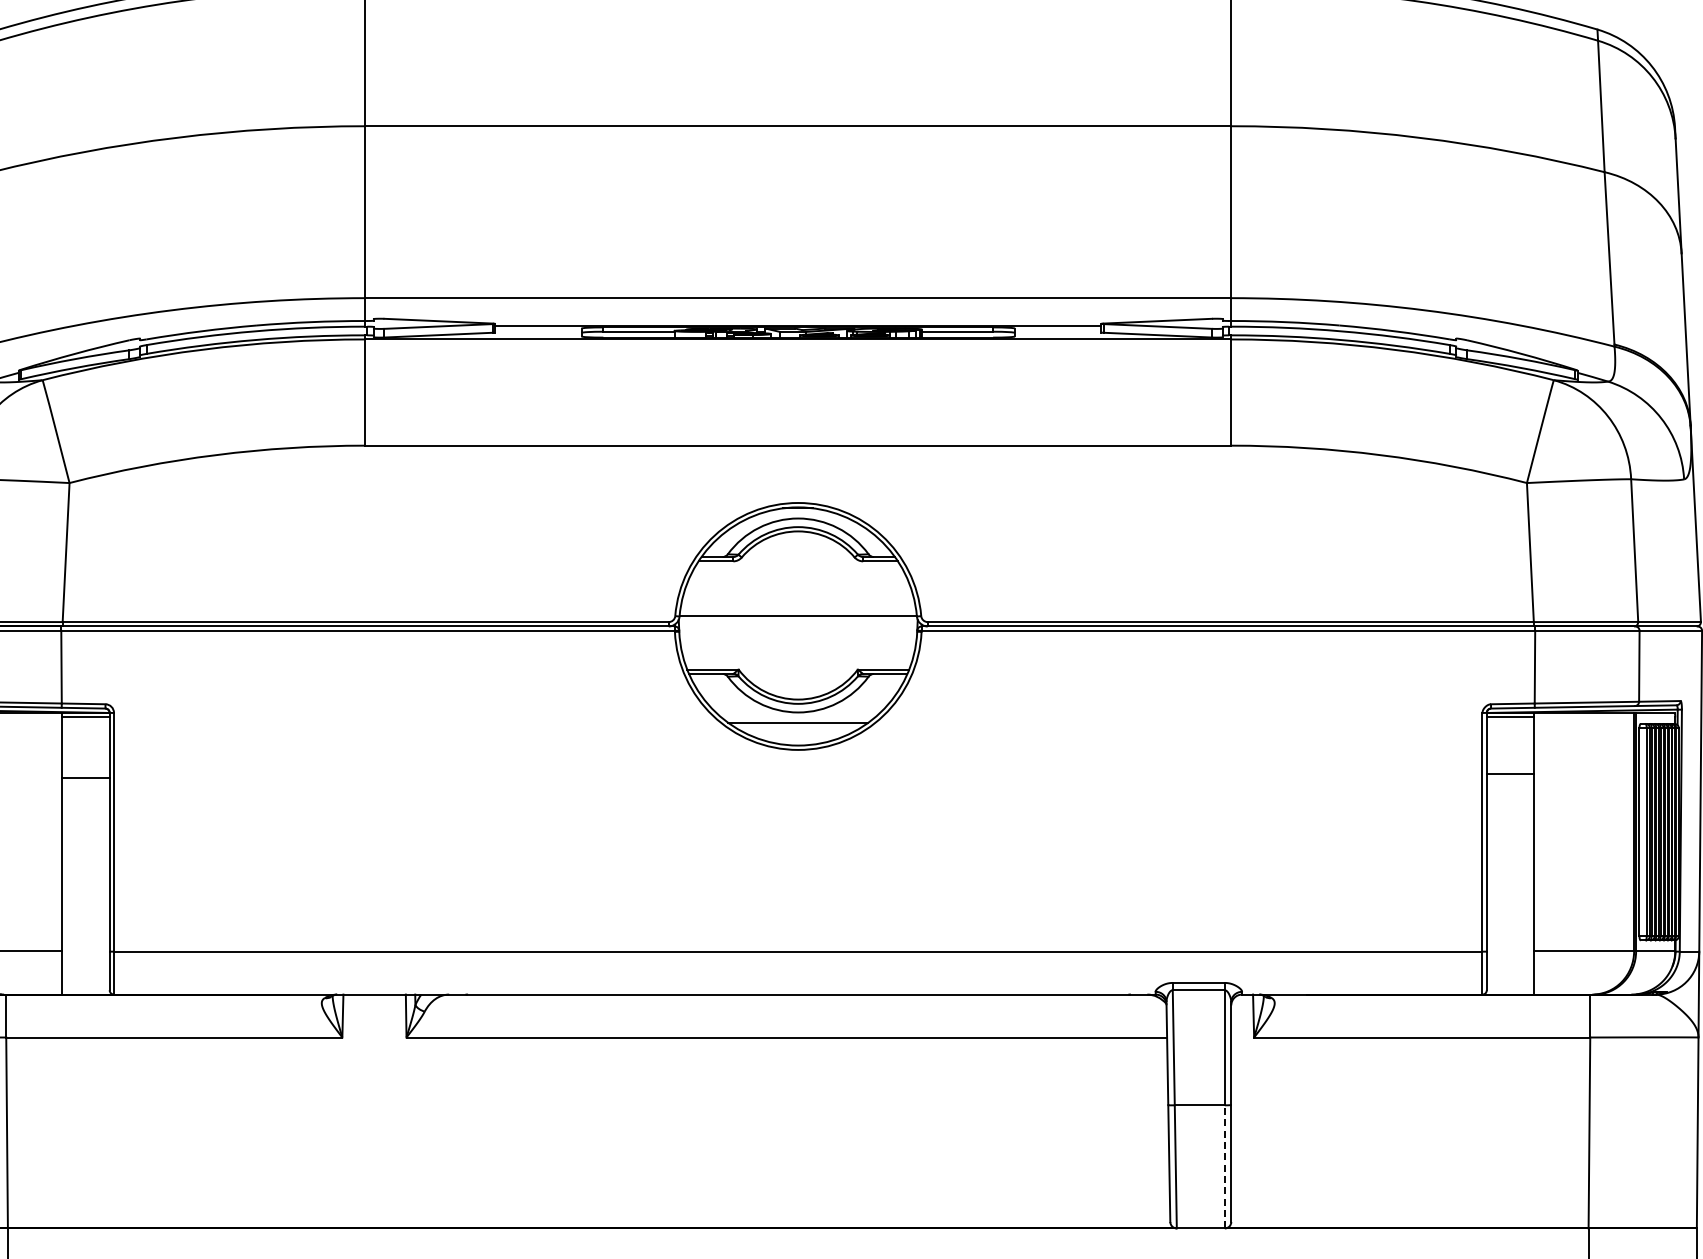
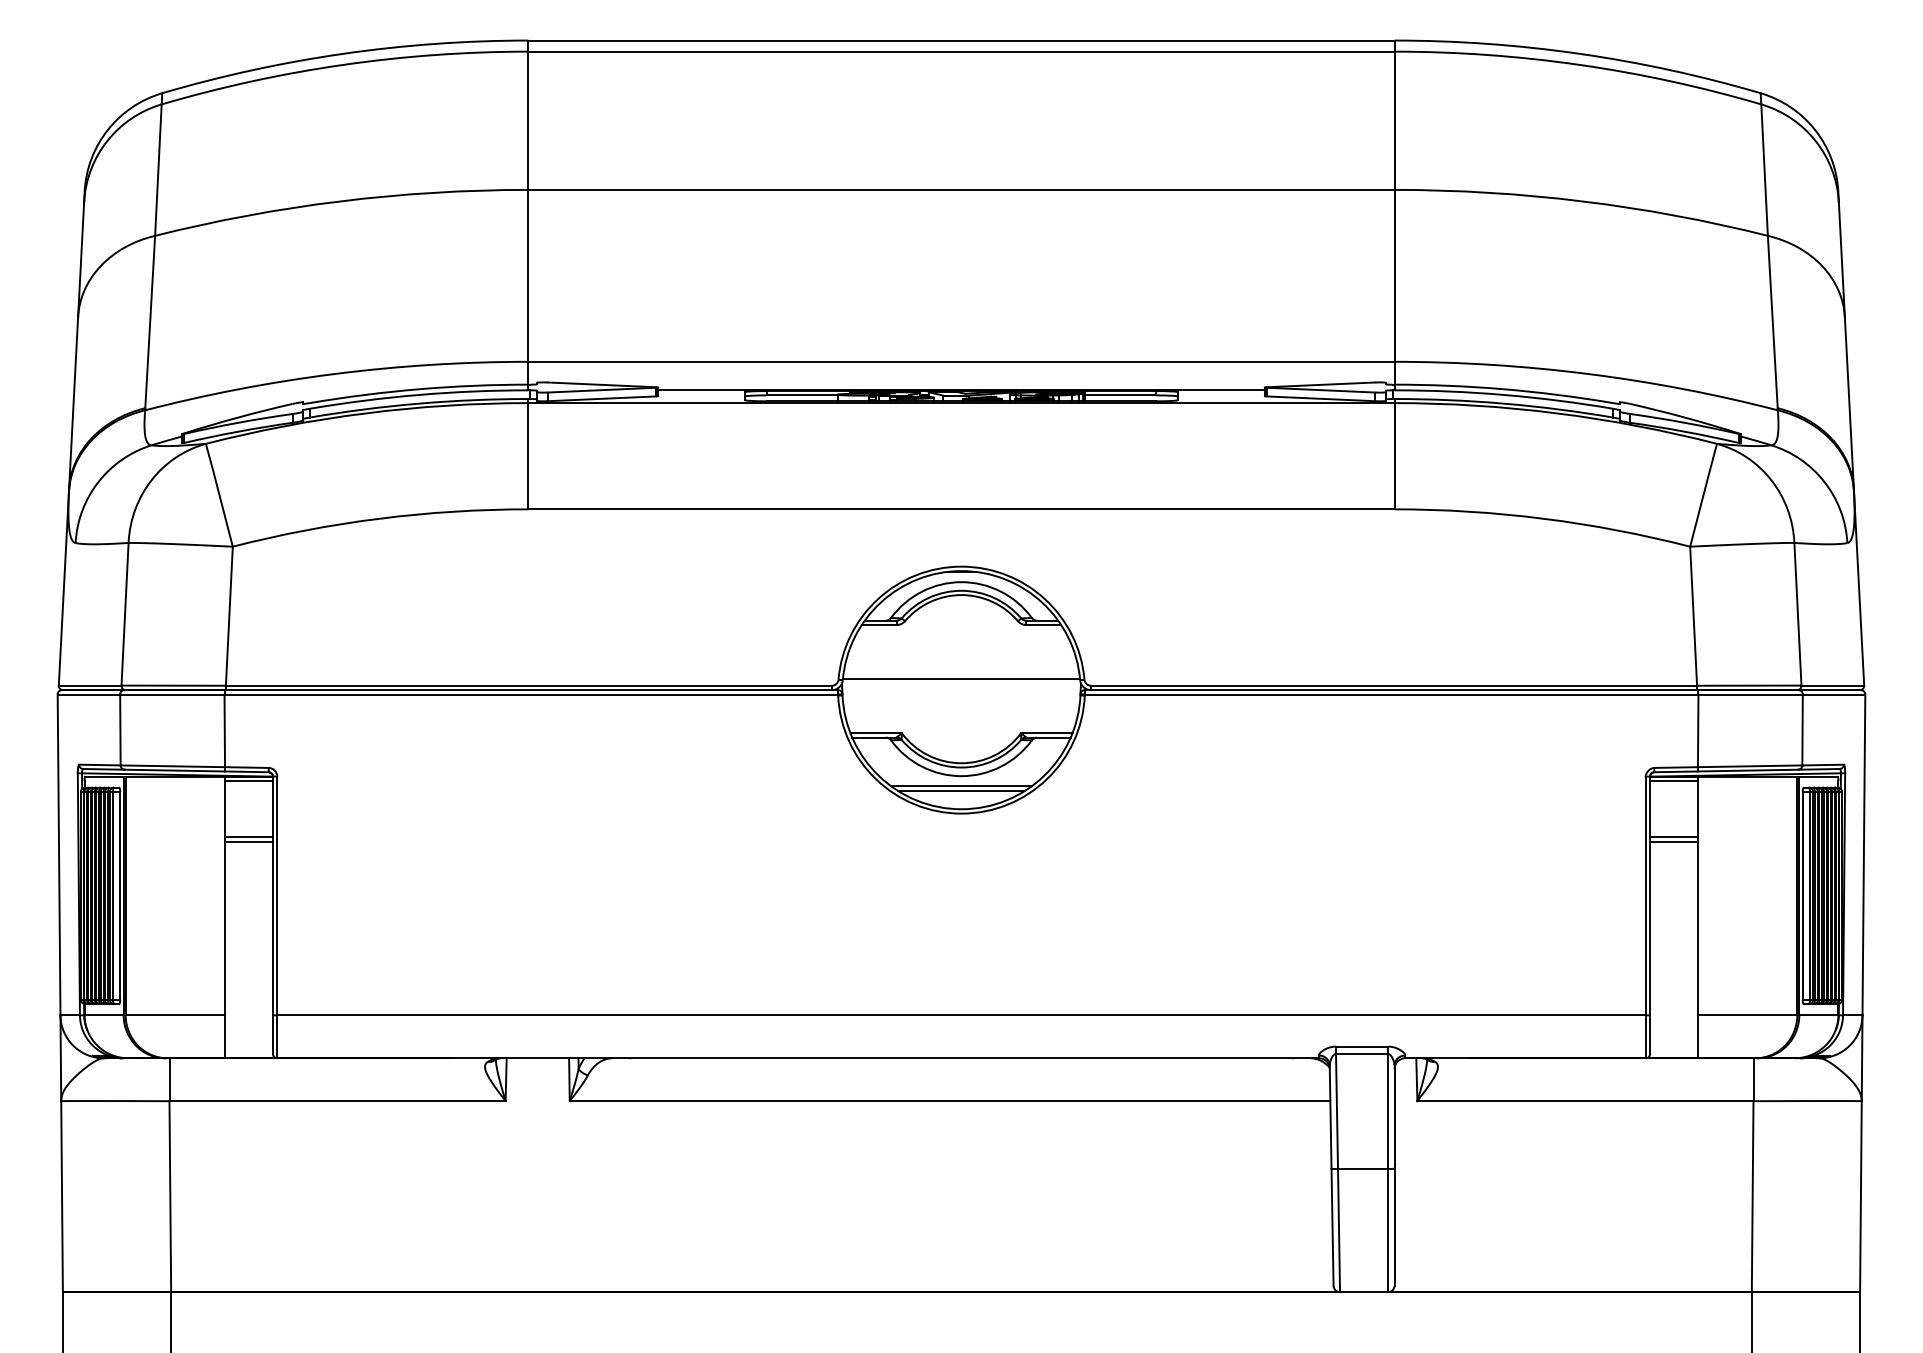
line: (798, 726) -> (961, 790), added
line: (85, 773) -> (248, 837), added
line: (1510, 777) -> (1673, 841), added
line: (1225, 1166) -> (1388, 1230), dashed -> solid

